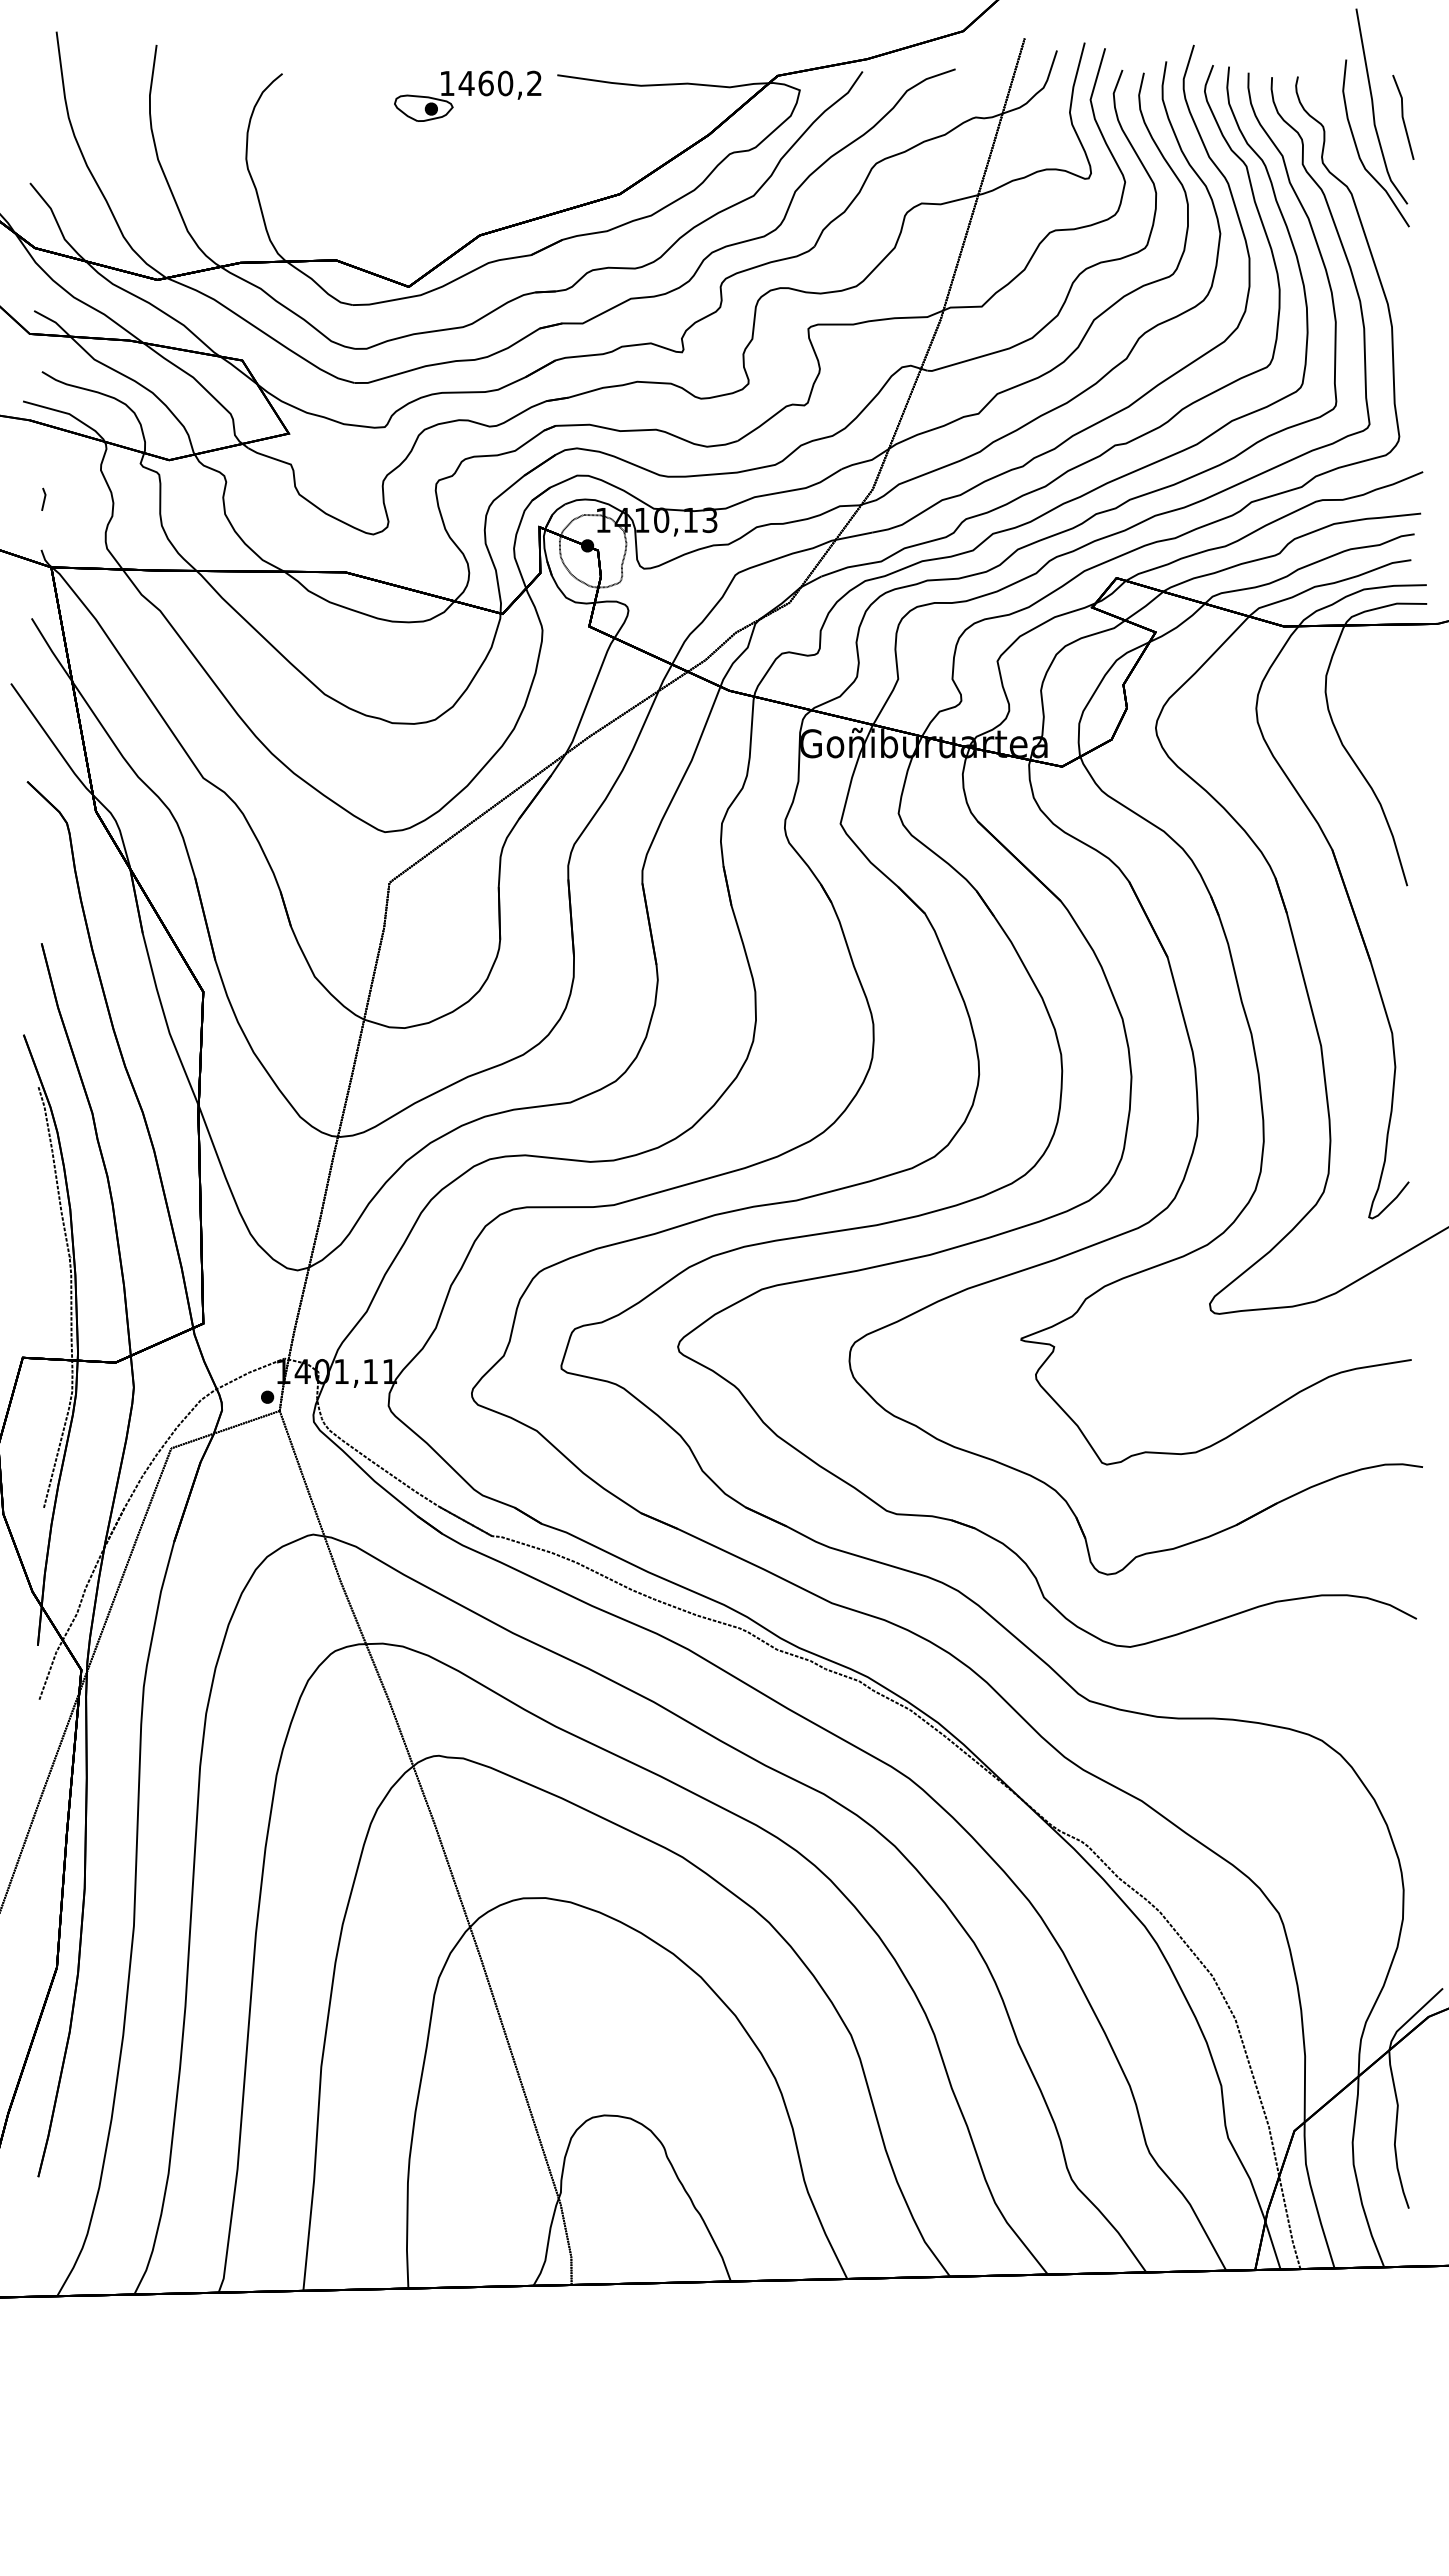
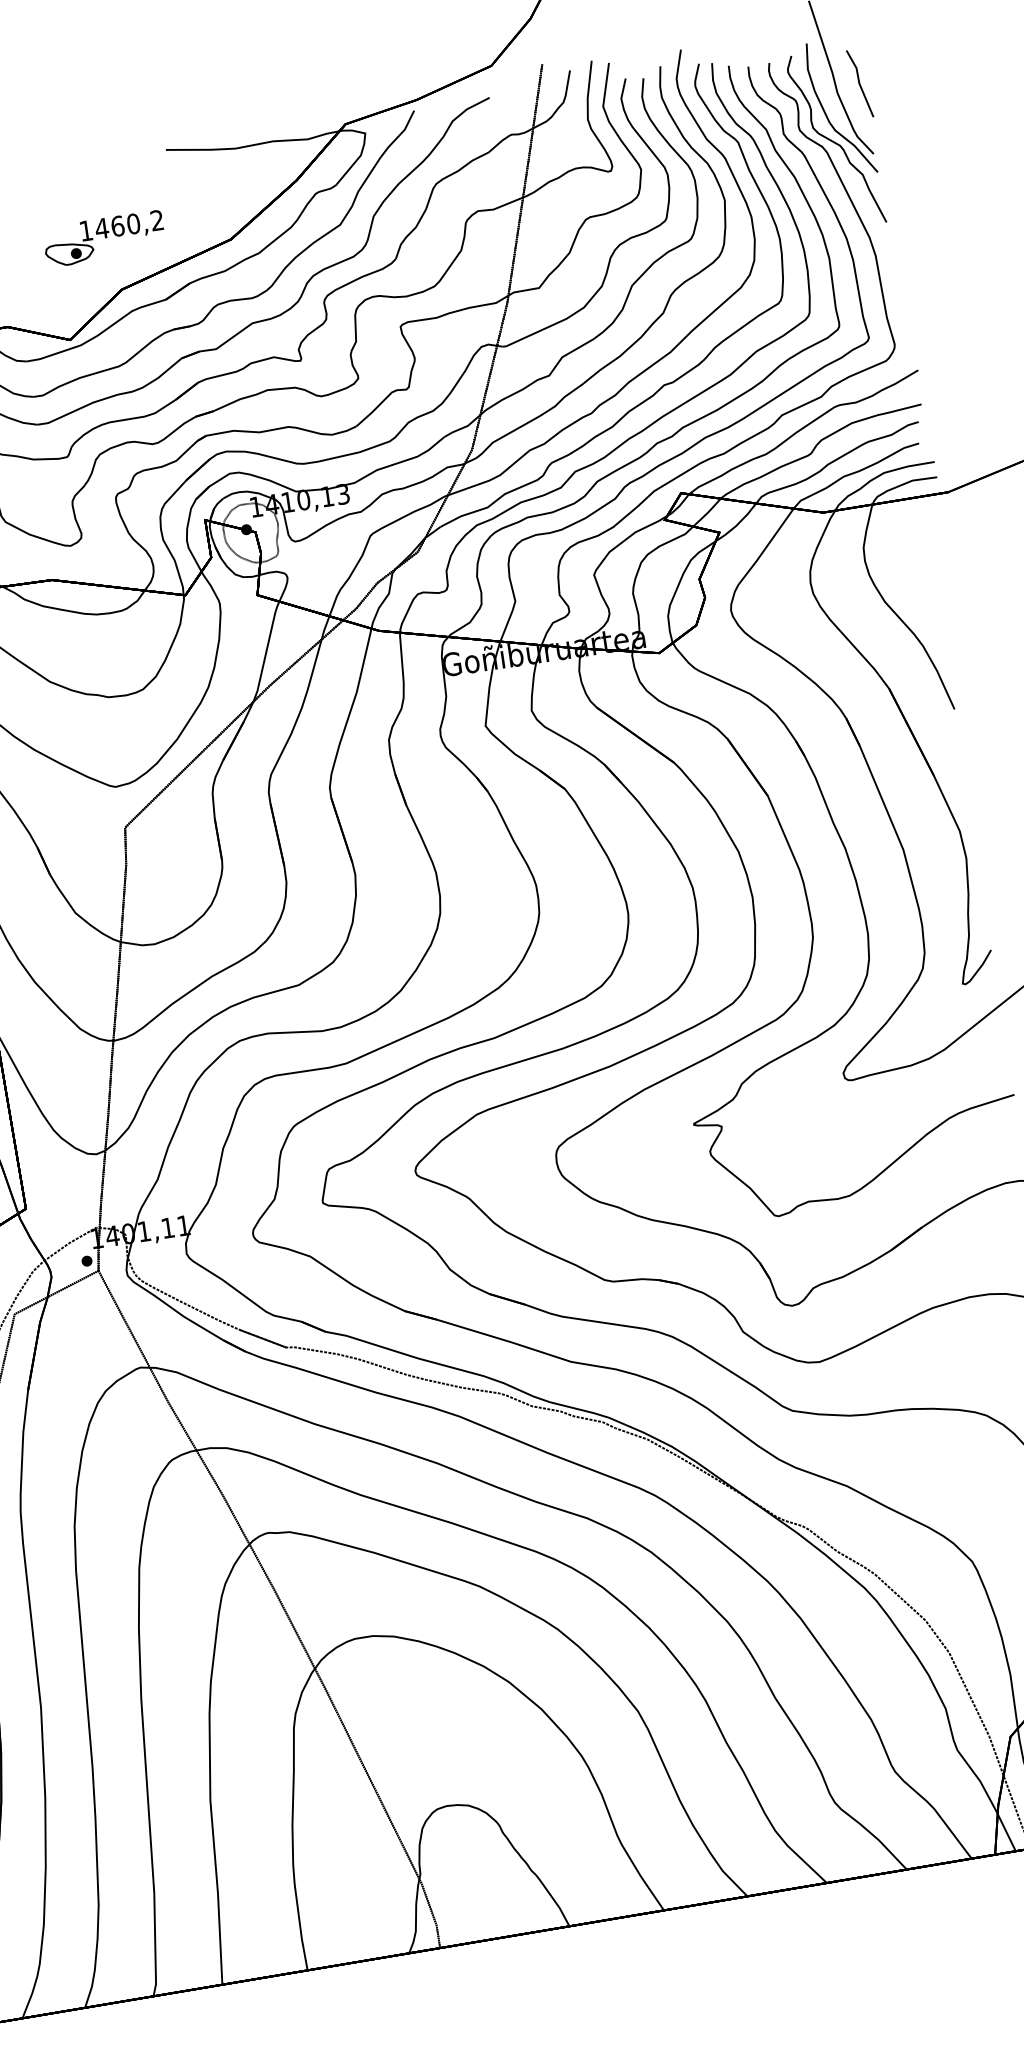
part: (467, 95) -> (104, 238), moved
curve: (1361, 181) -> (833, 140), added

